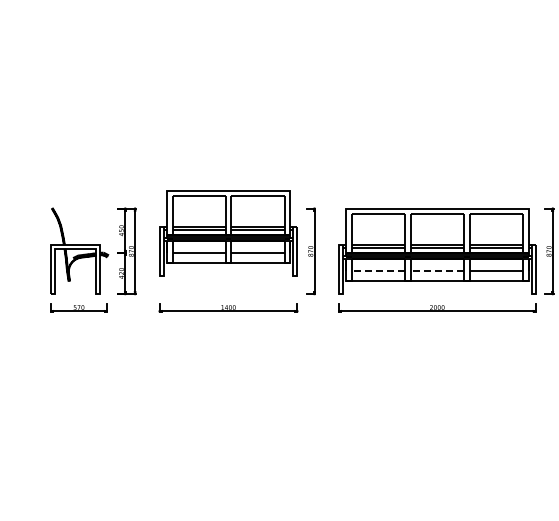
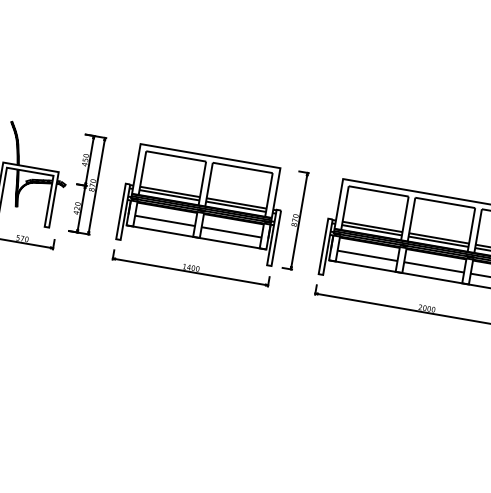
part: (228, 233) -> (202, 204), moved
line: (378, 271) -> (367, 256), dashed -> solid
line: (437, 271) -> (434, 267), dashed -> solid

